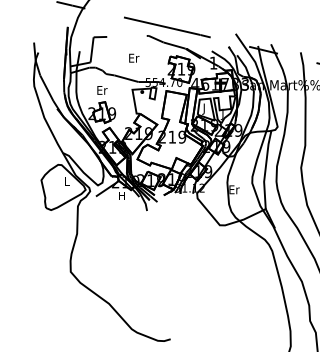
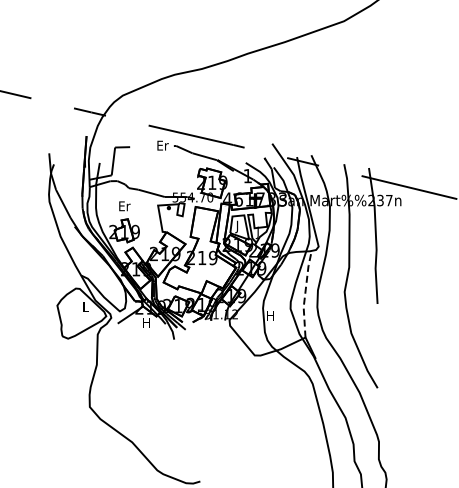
text: (133, 58) -> (162, 145), moved
line: (265, 169) -> (305, 293), solid -> dashed
text: (234, 190) -> (270, 316), Er -> H

